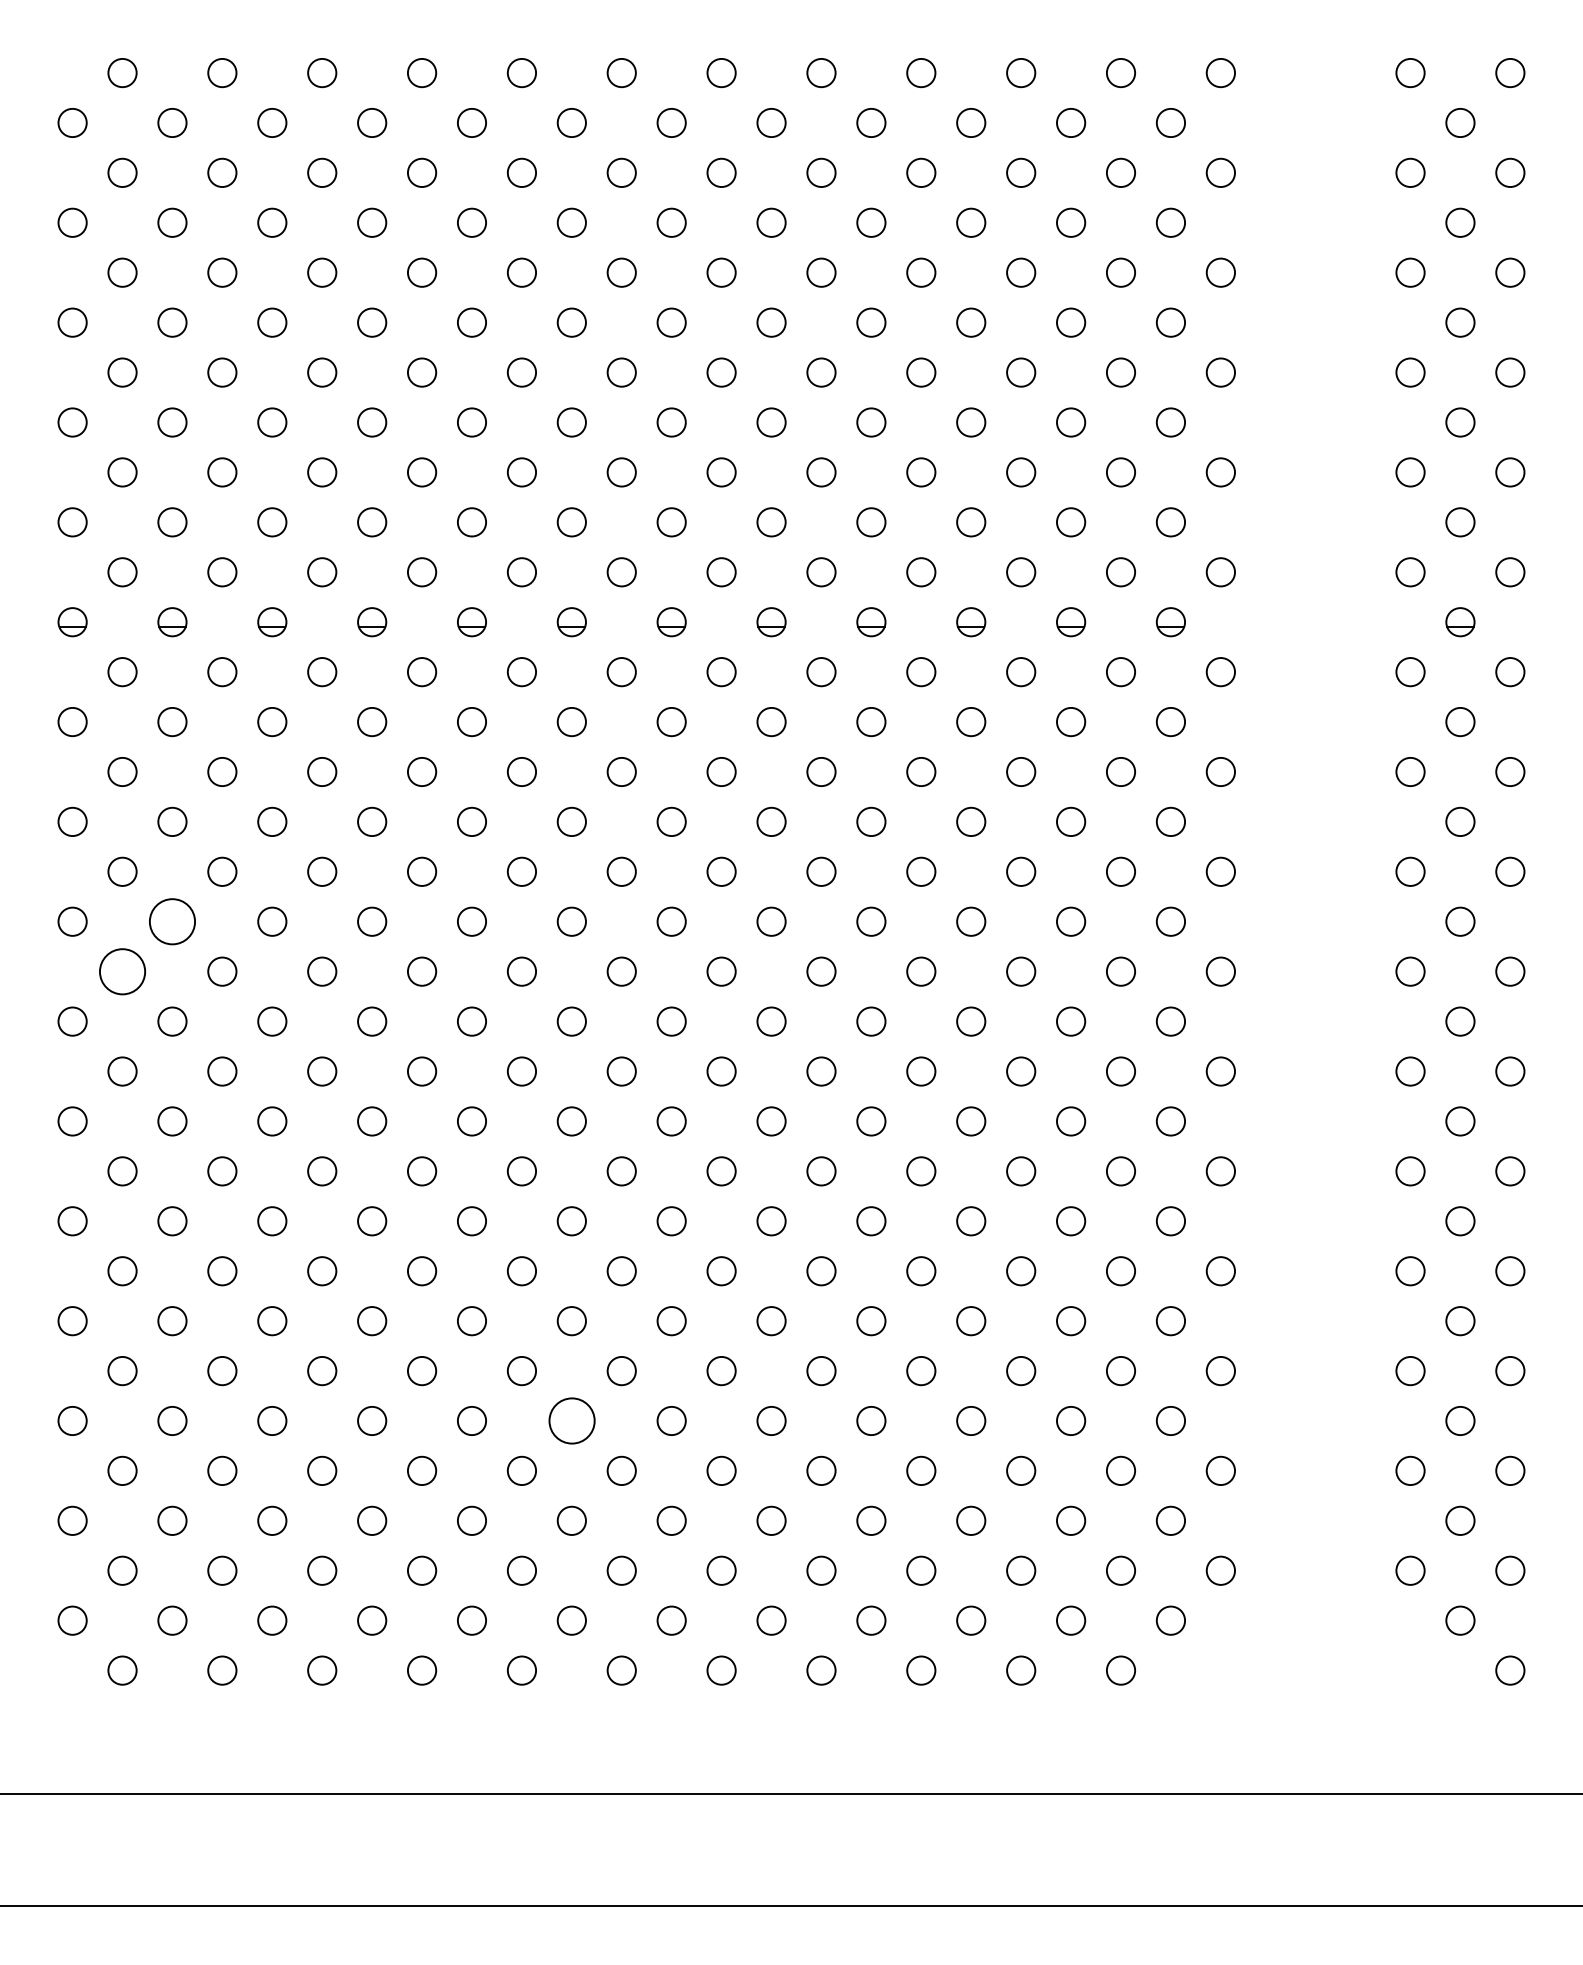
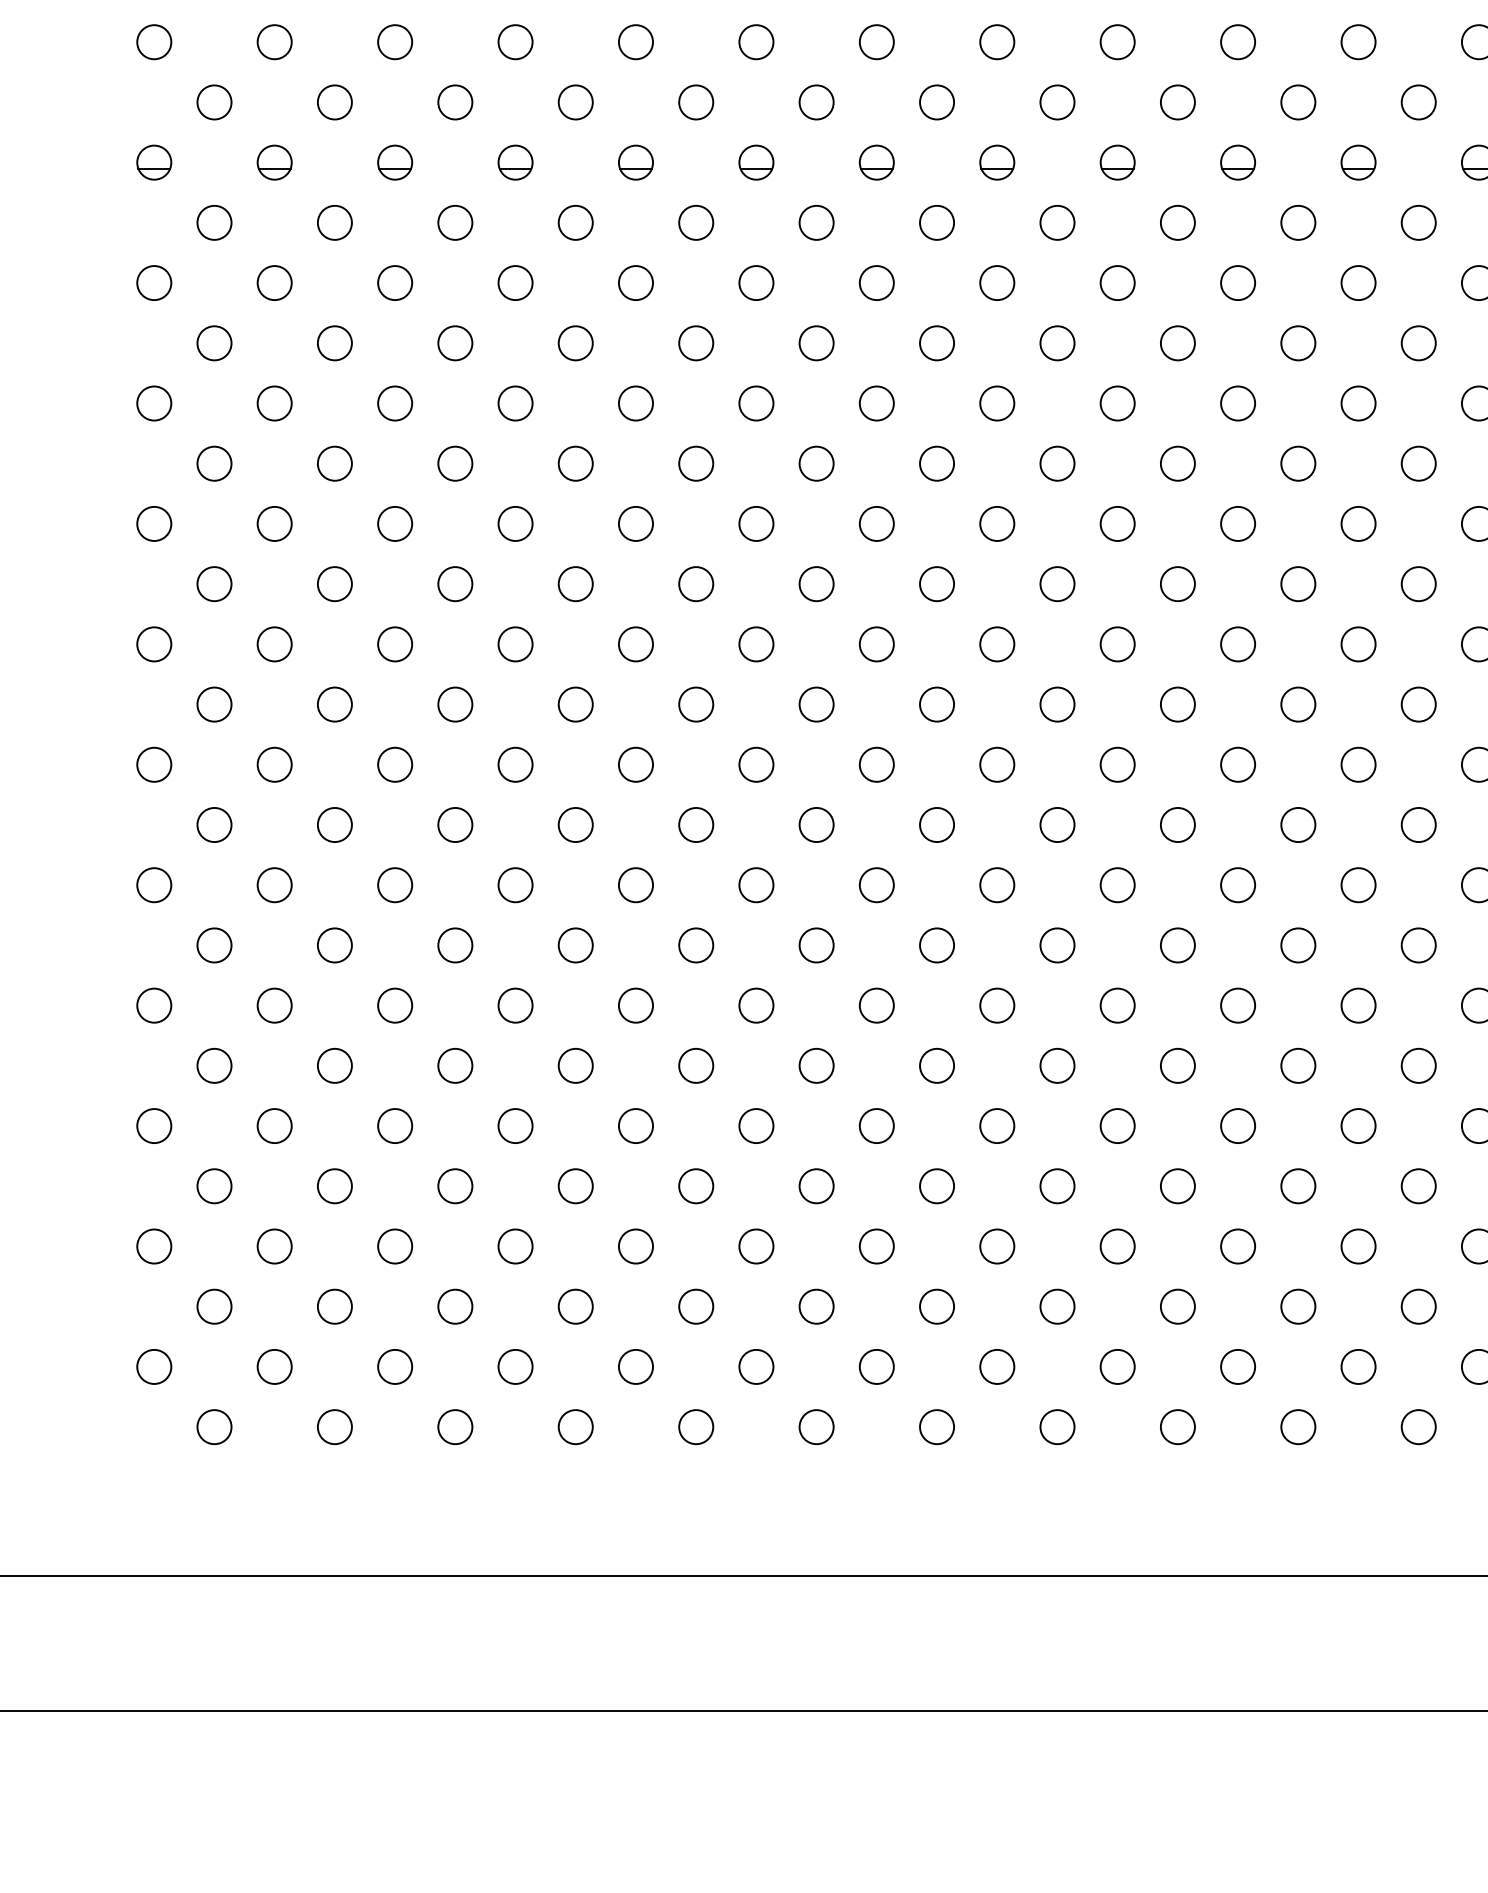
circle: (172, 921) -> (274, 523), size x0.62
circle: (122, 971) -> (214, 583), size x0.62
circle: (571, 1420) -> (755, 1125), size x0.62

